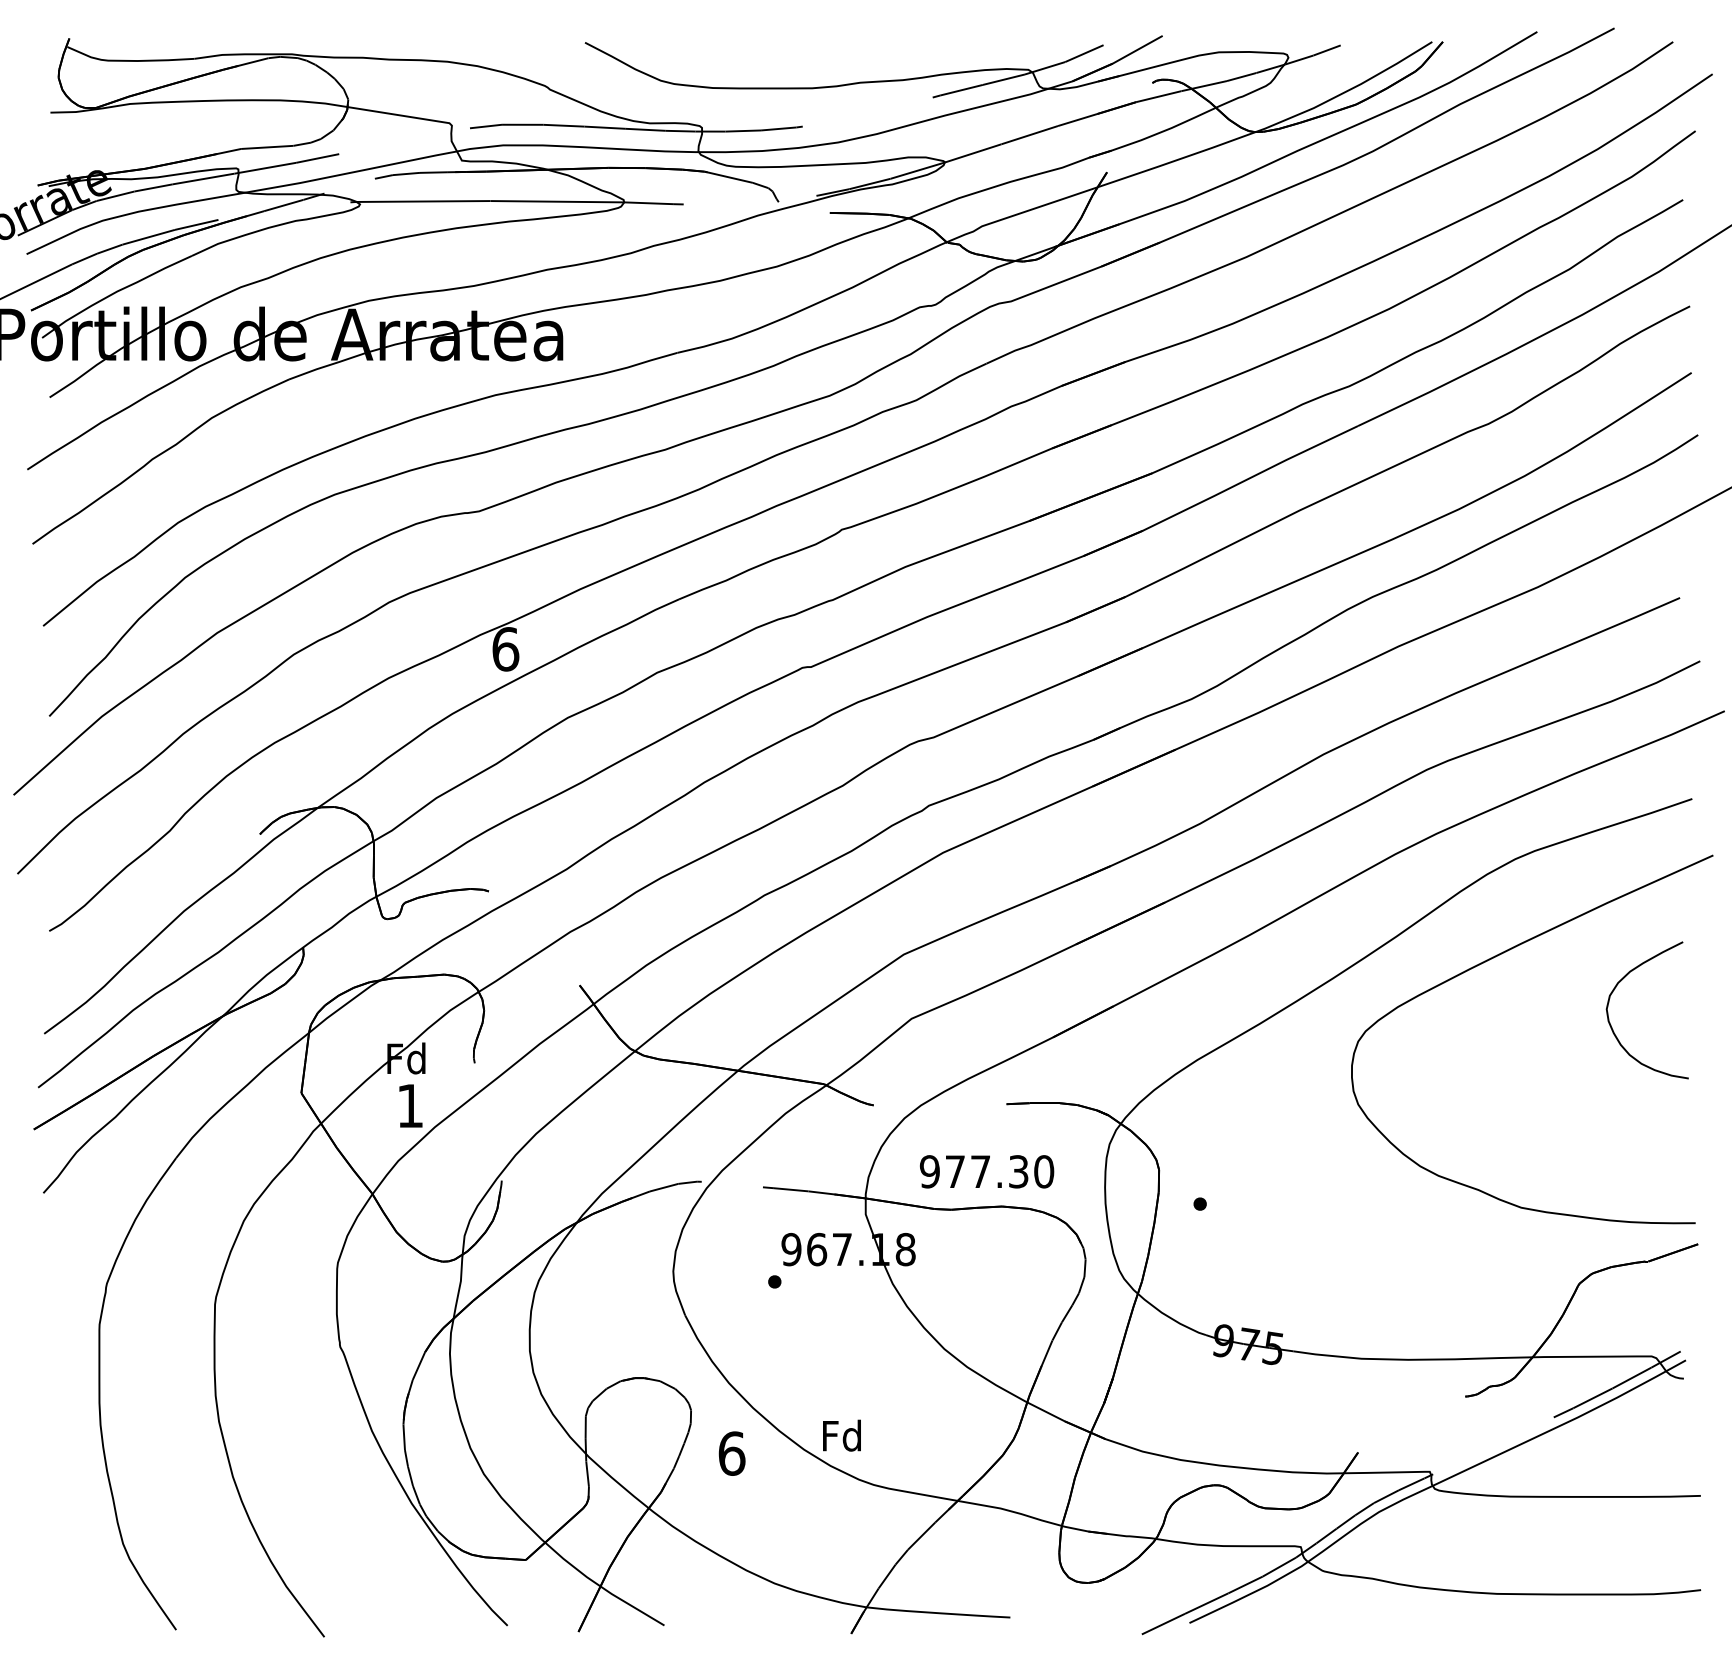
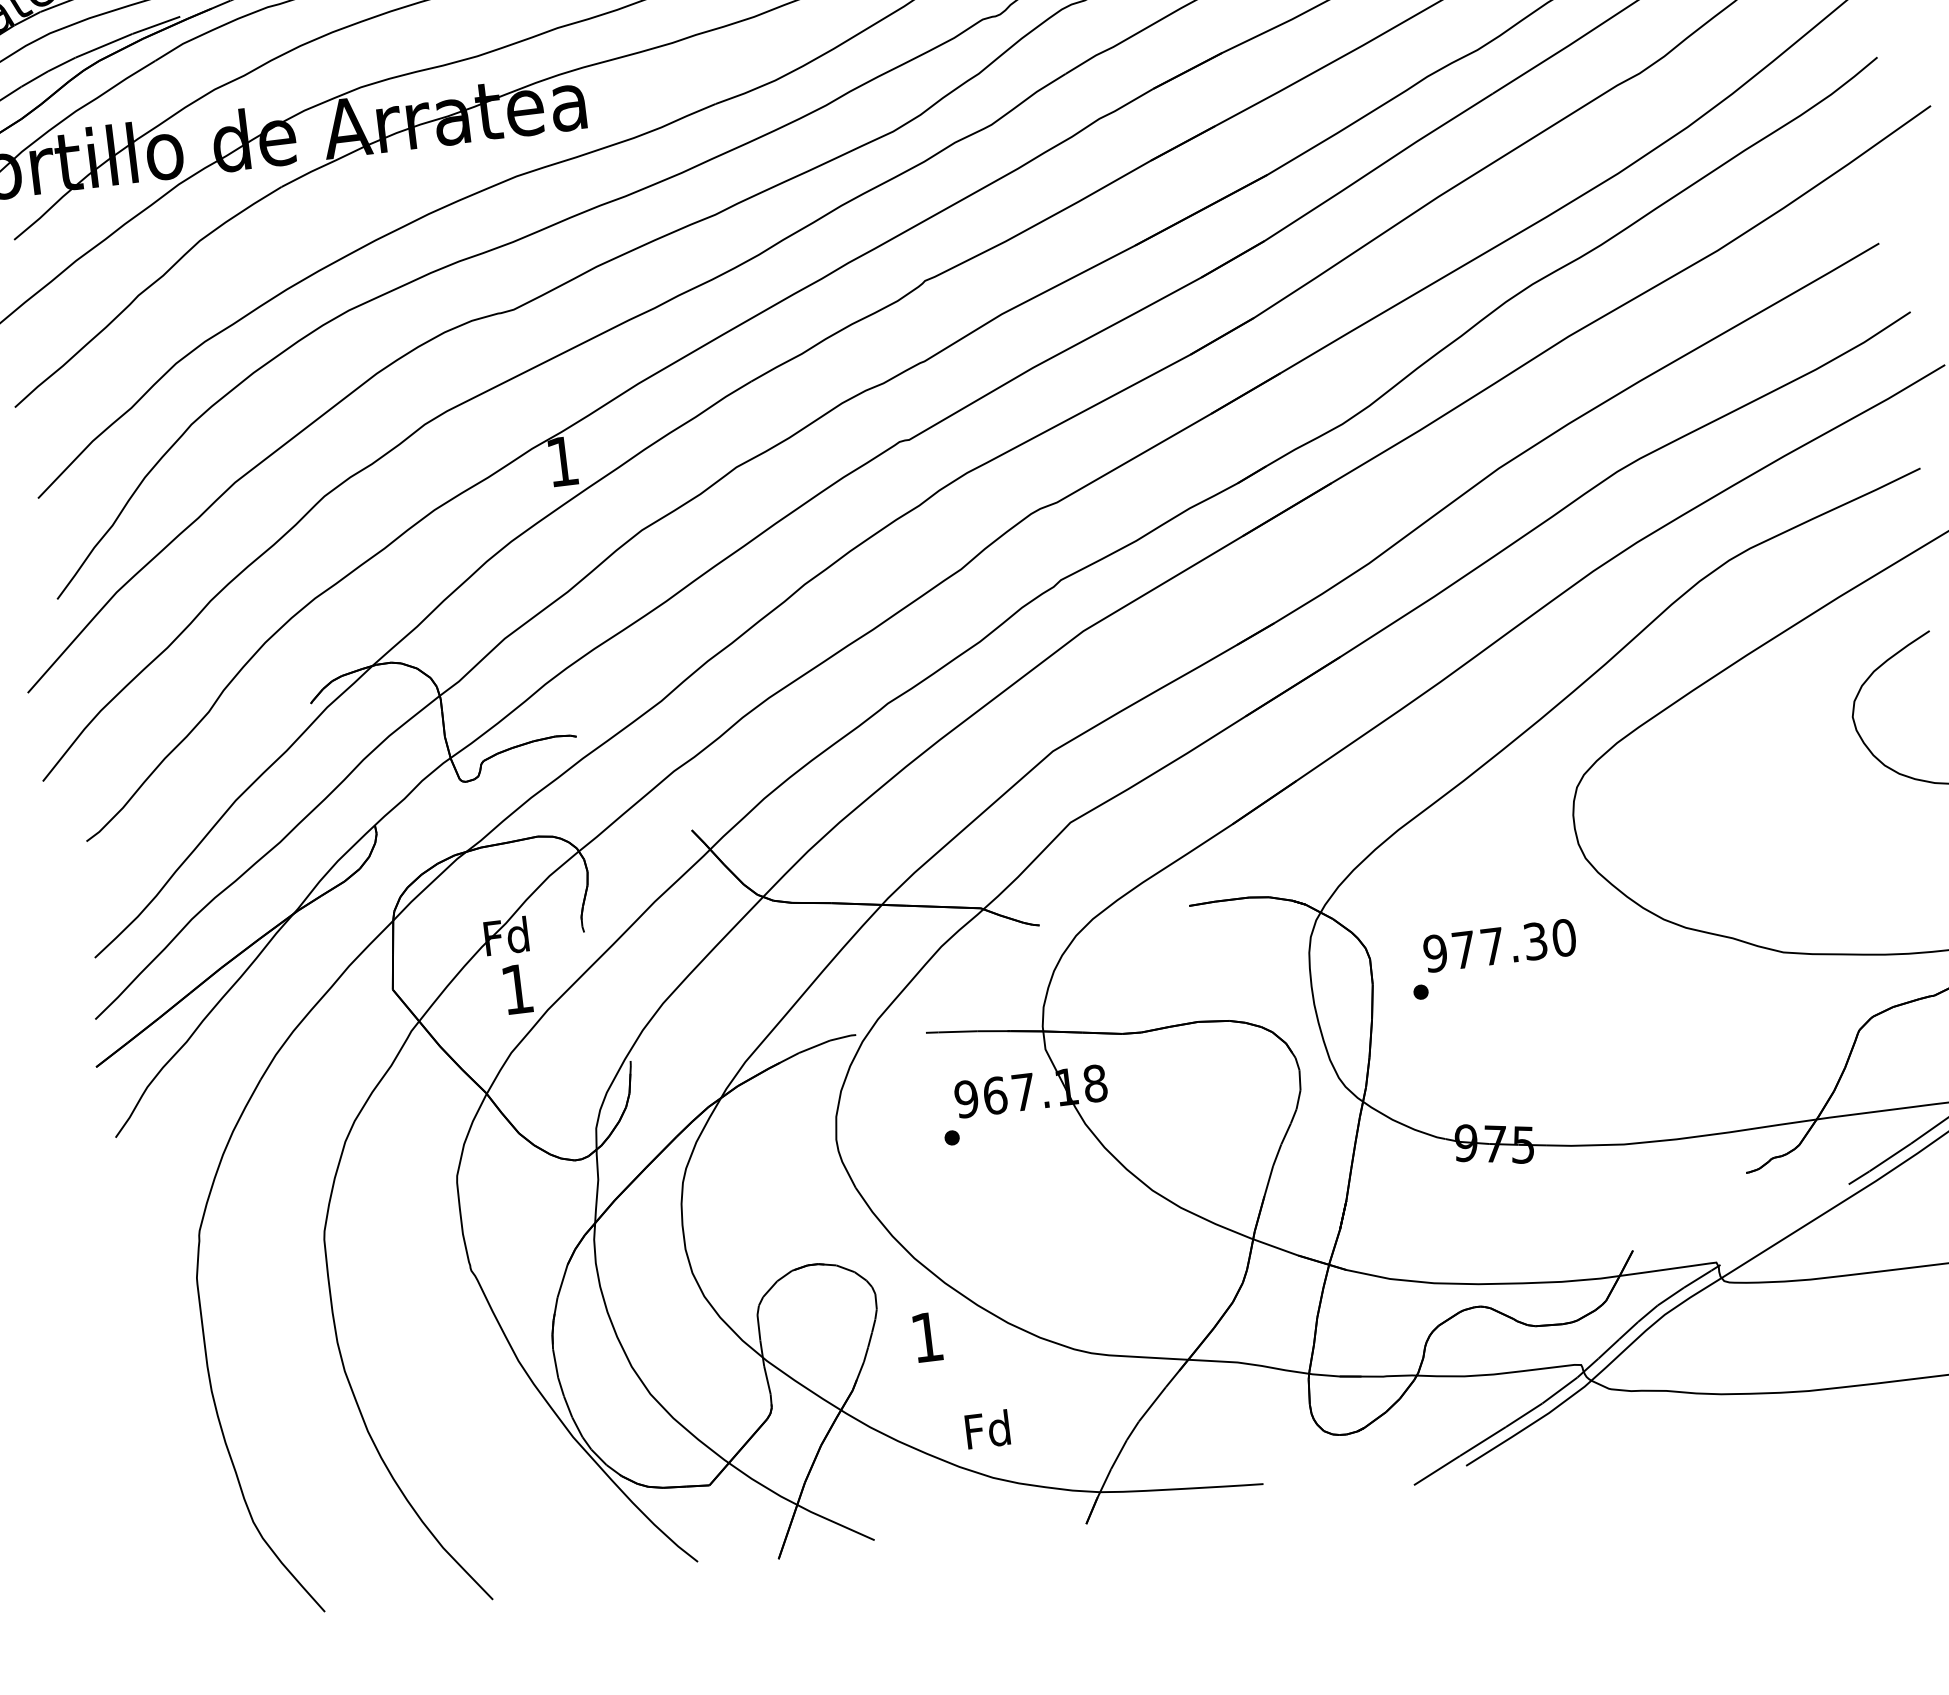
text: (505, 649) -> (562, 461), 6 -> 1
text: (987, 1171) -> (1500, 945), moved
text: (841, 1435) -> (987, 1429), moved
text: (731, 1453) -> (926, 1337), 6 -> 1

